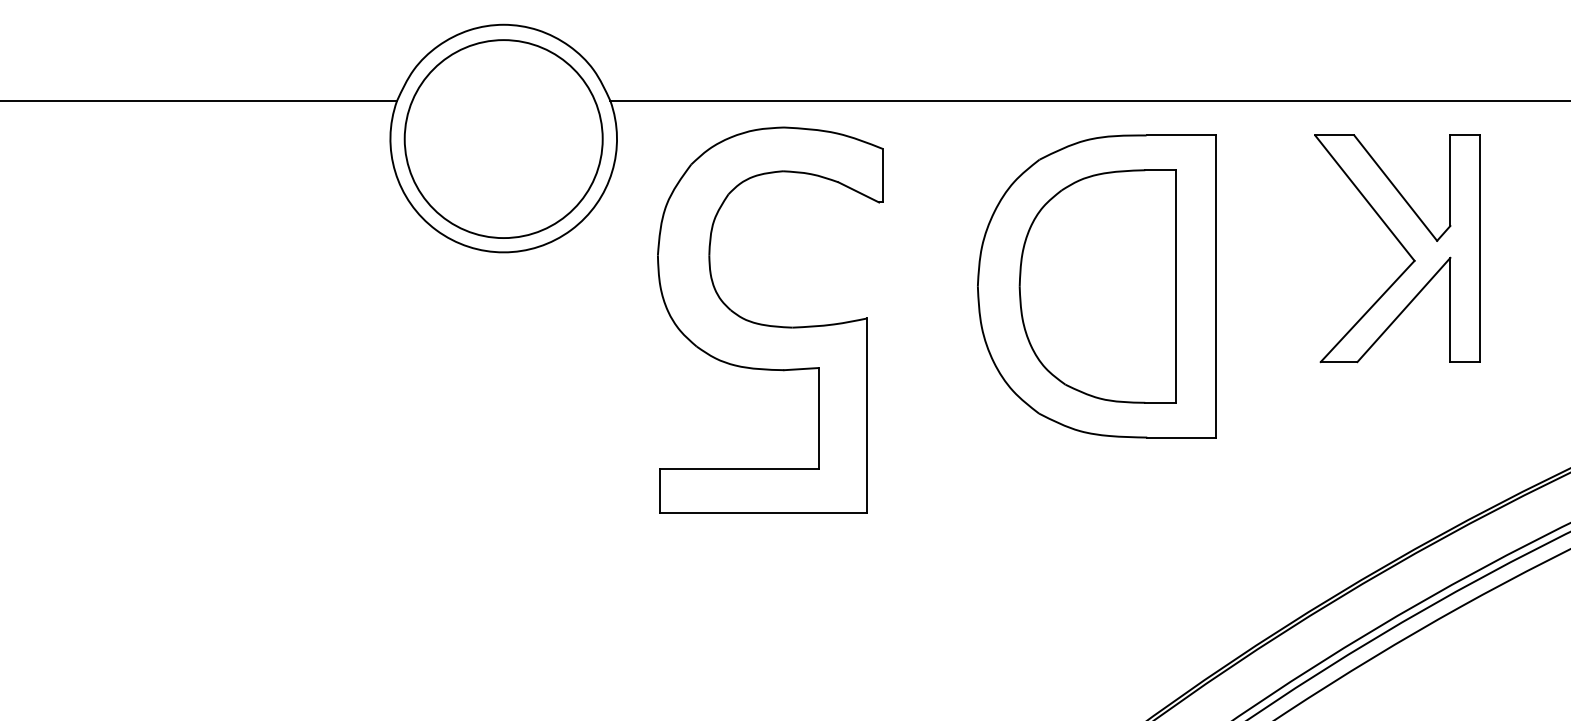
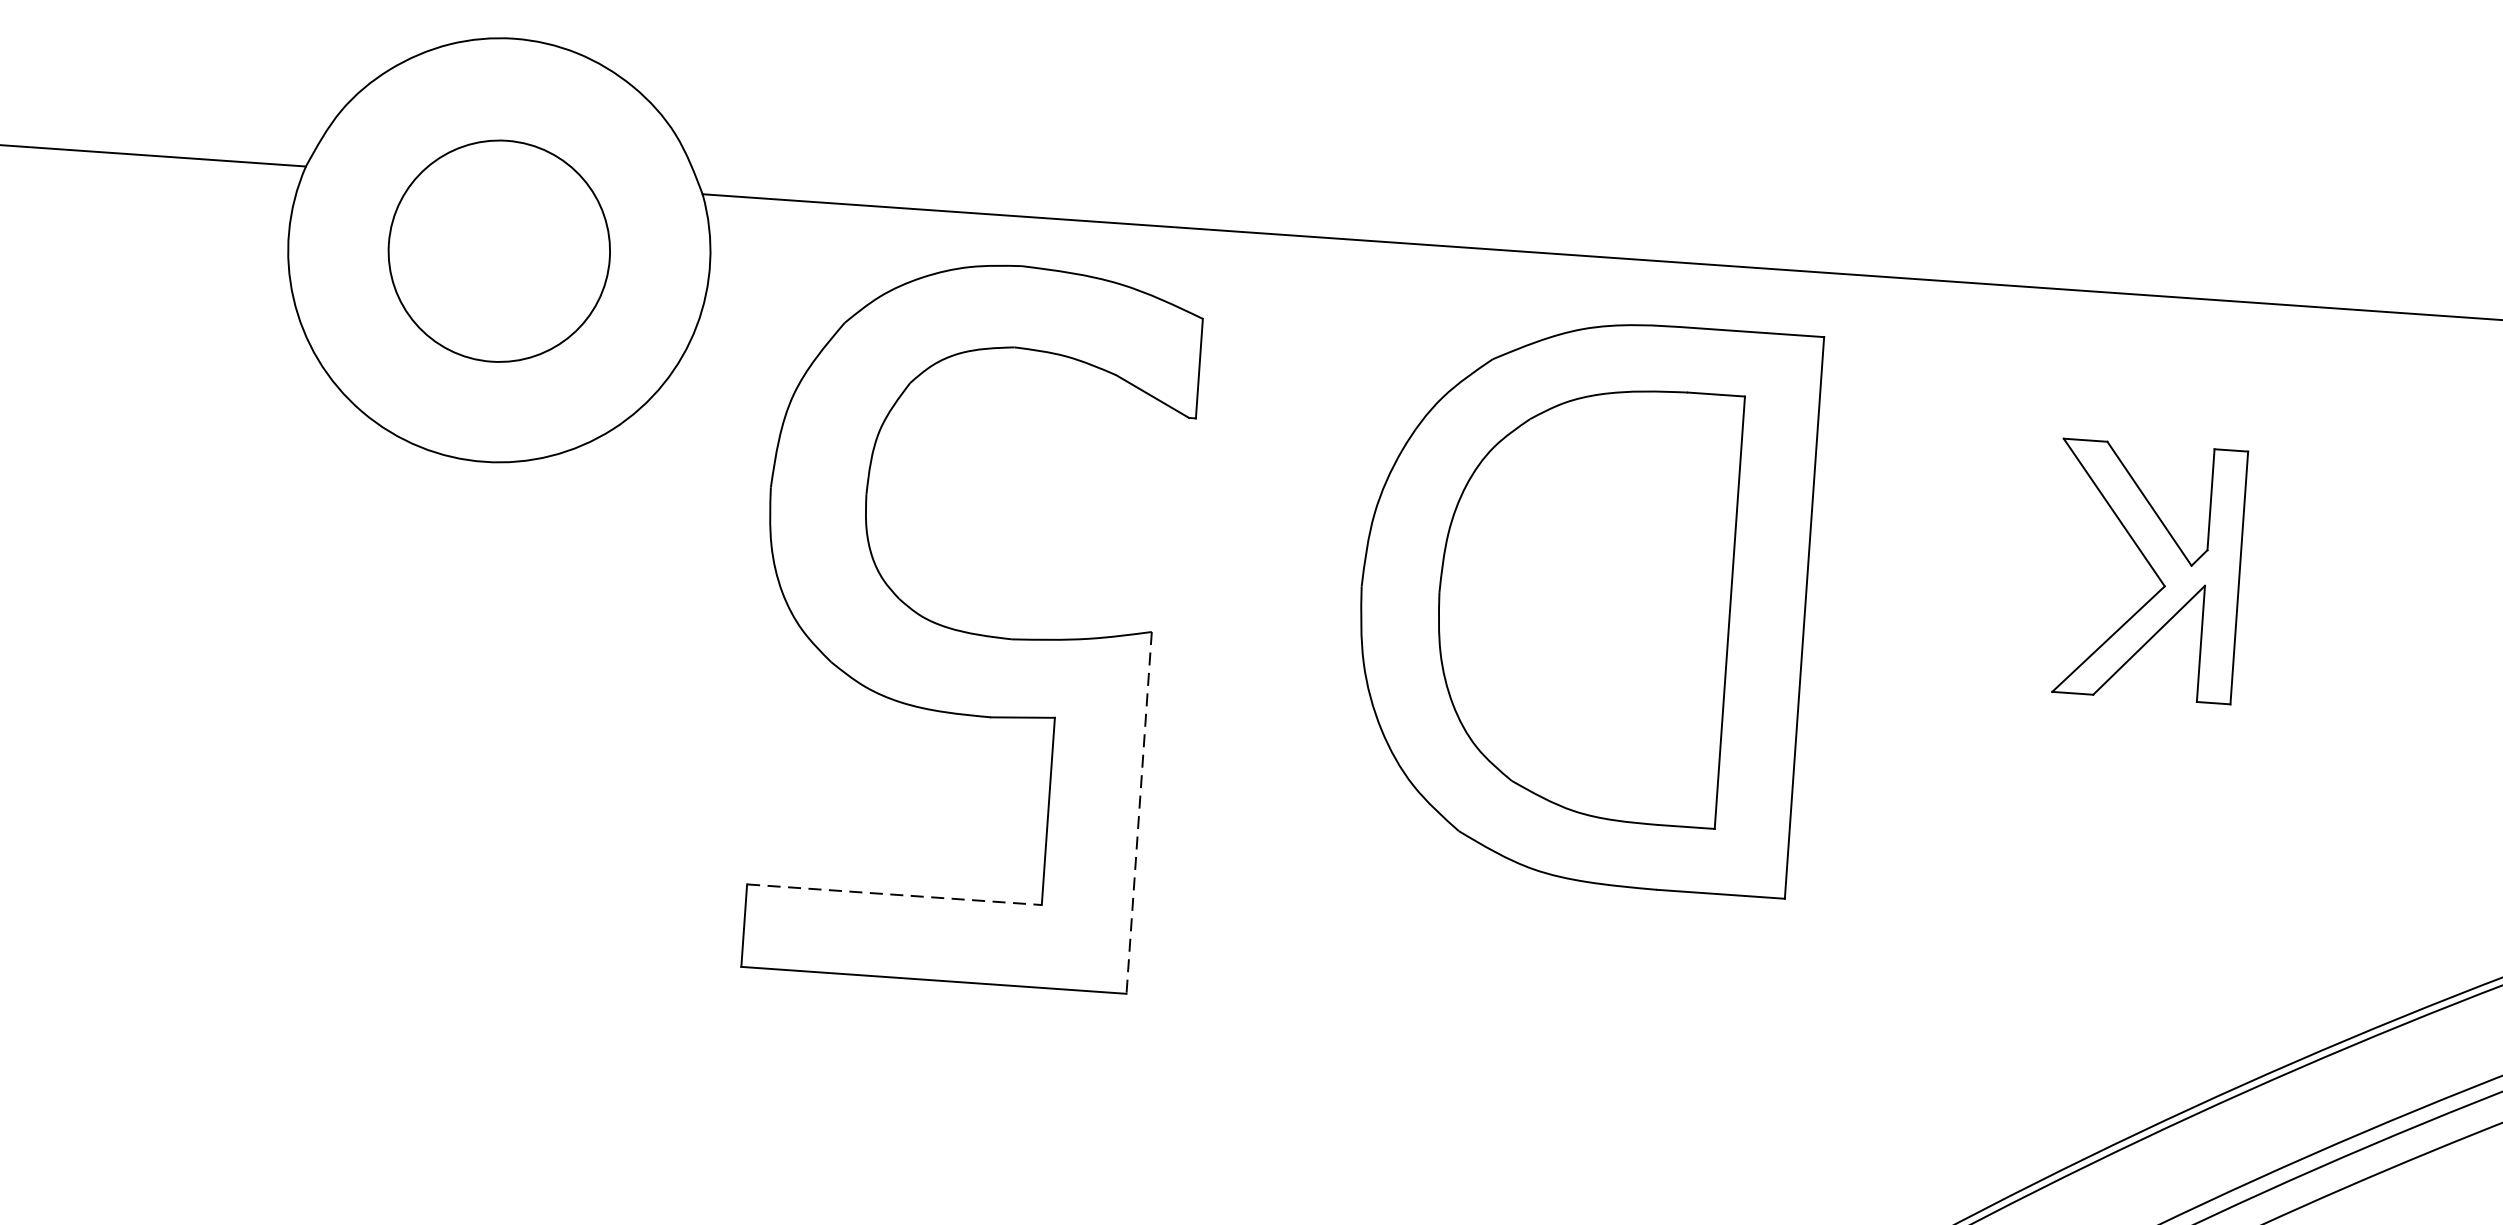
circle: (503, 139) -> (498, 251), size x0.6
part: (1397, 248) -> (2146, 570), size x0.6
line: (867, 416) -> (1139, 814), solid -> dashed
line: (739, 468) -> (894, 894), solid -> dashed

